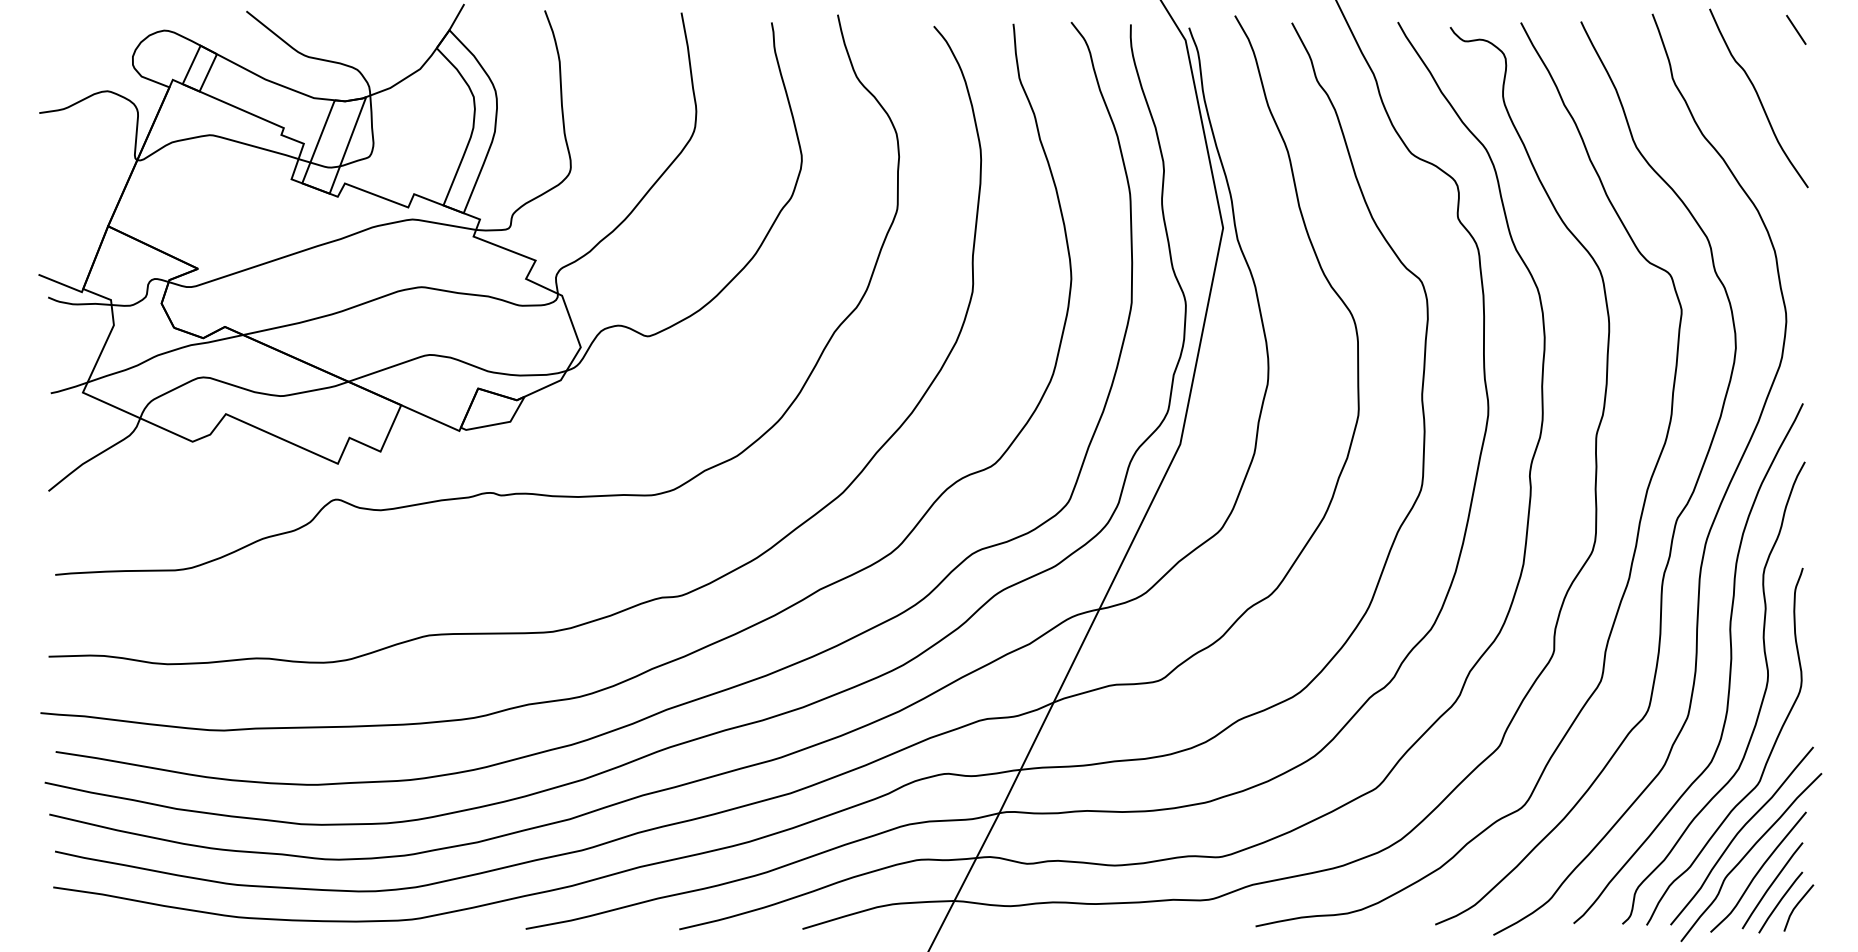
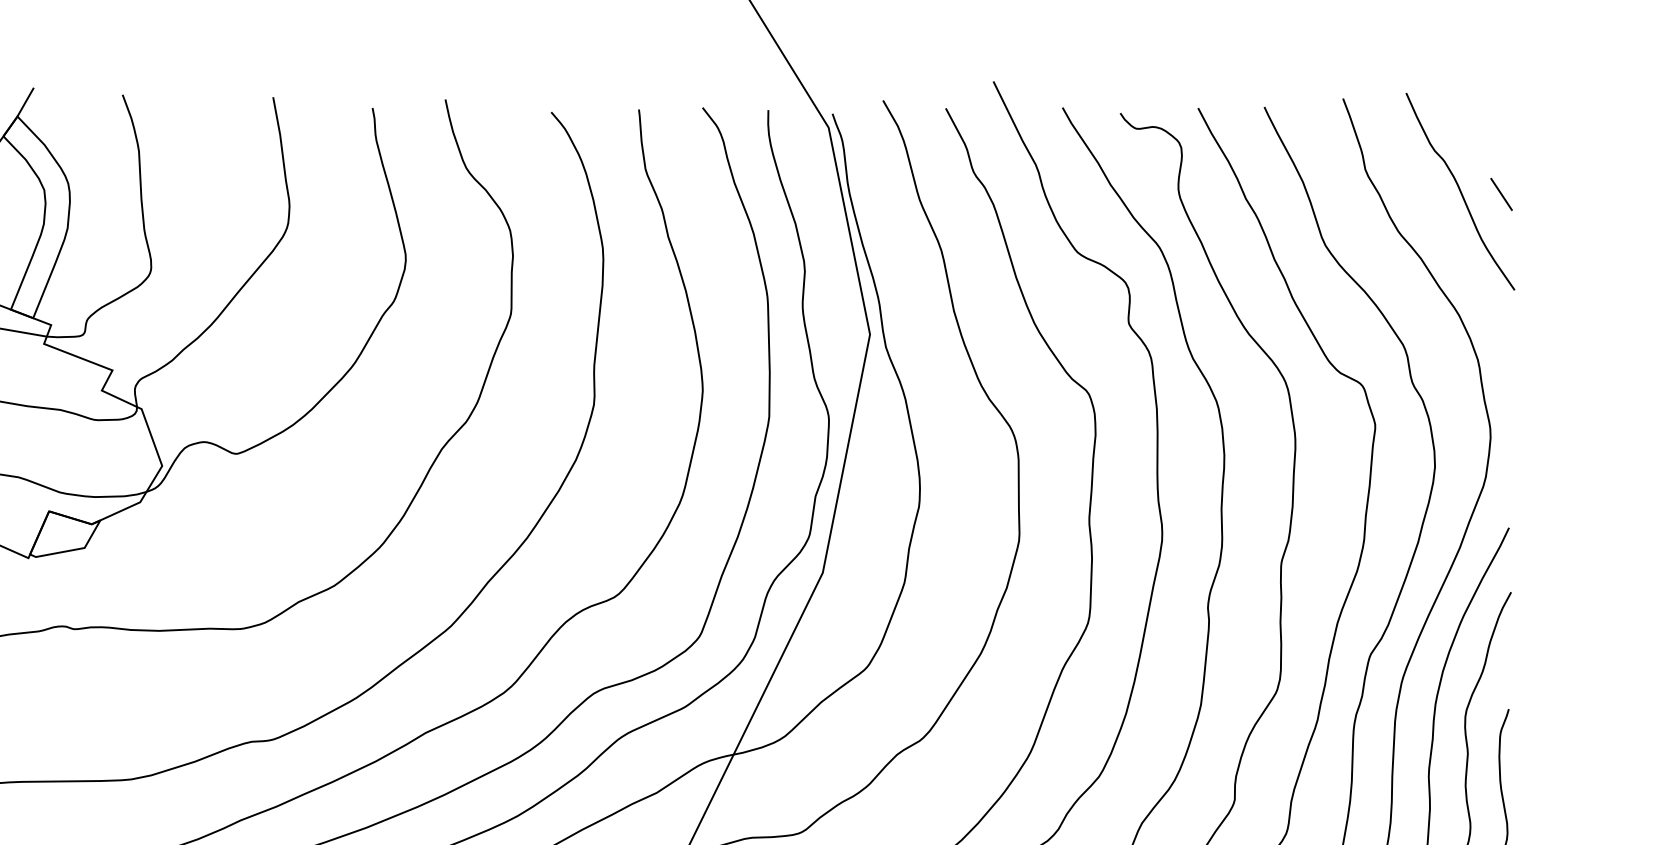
line: (1796, 29) -> (1501, 193), moved

